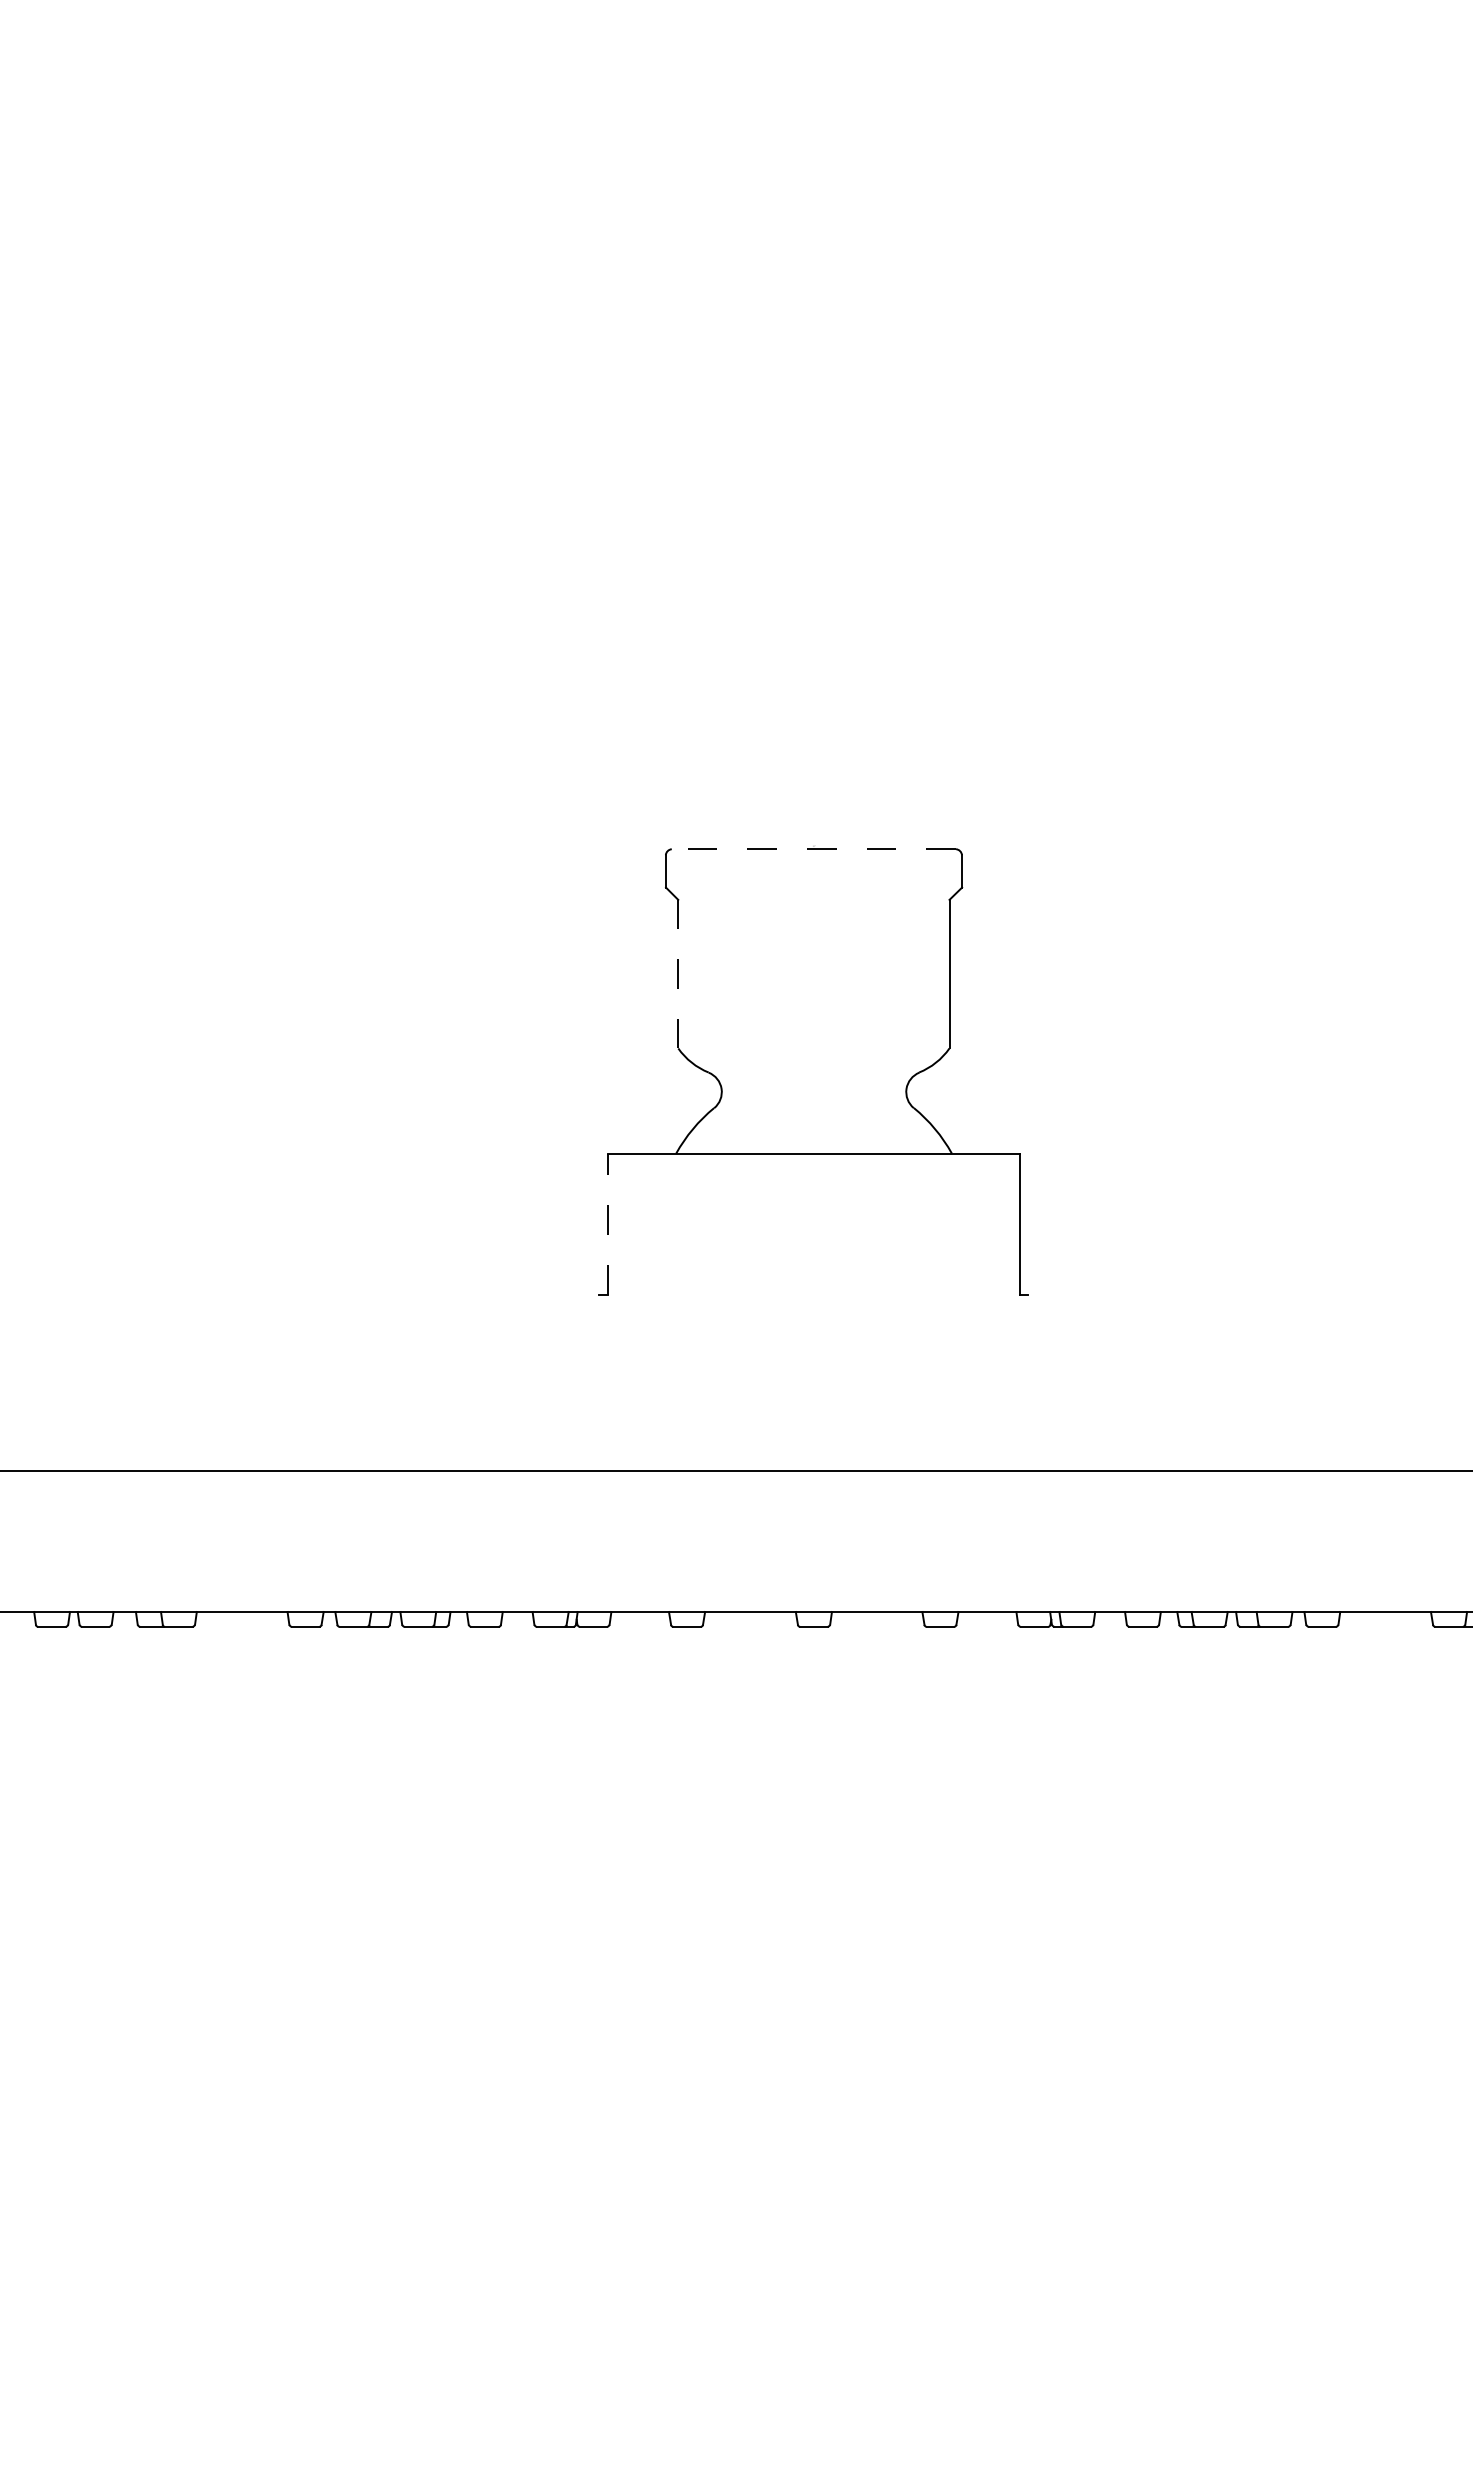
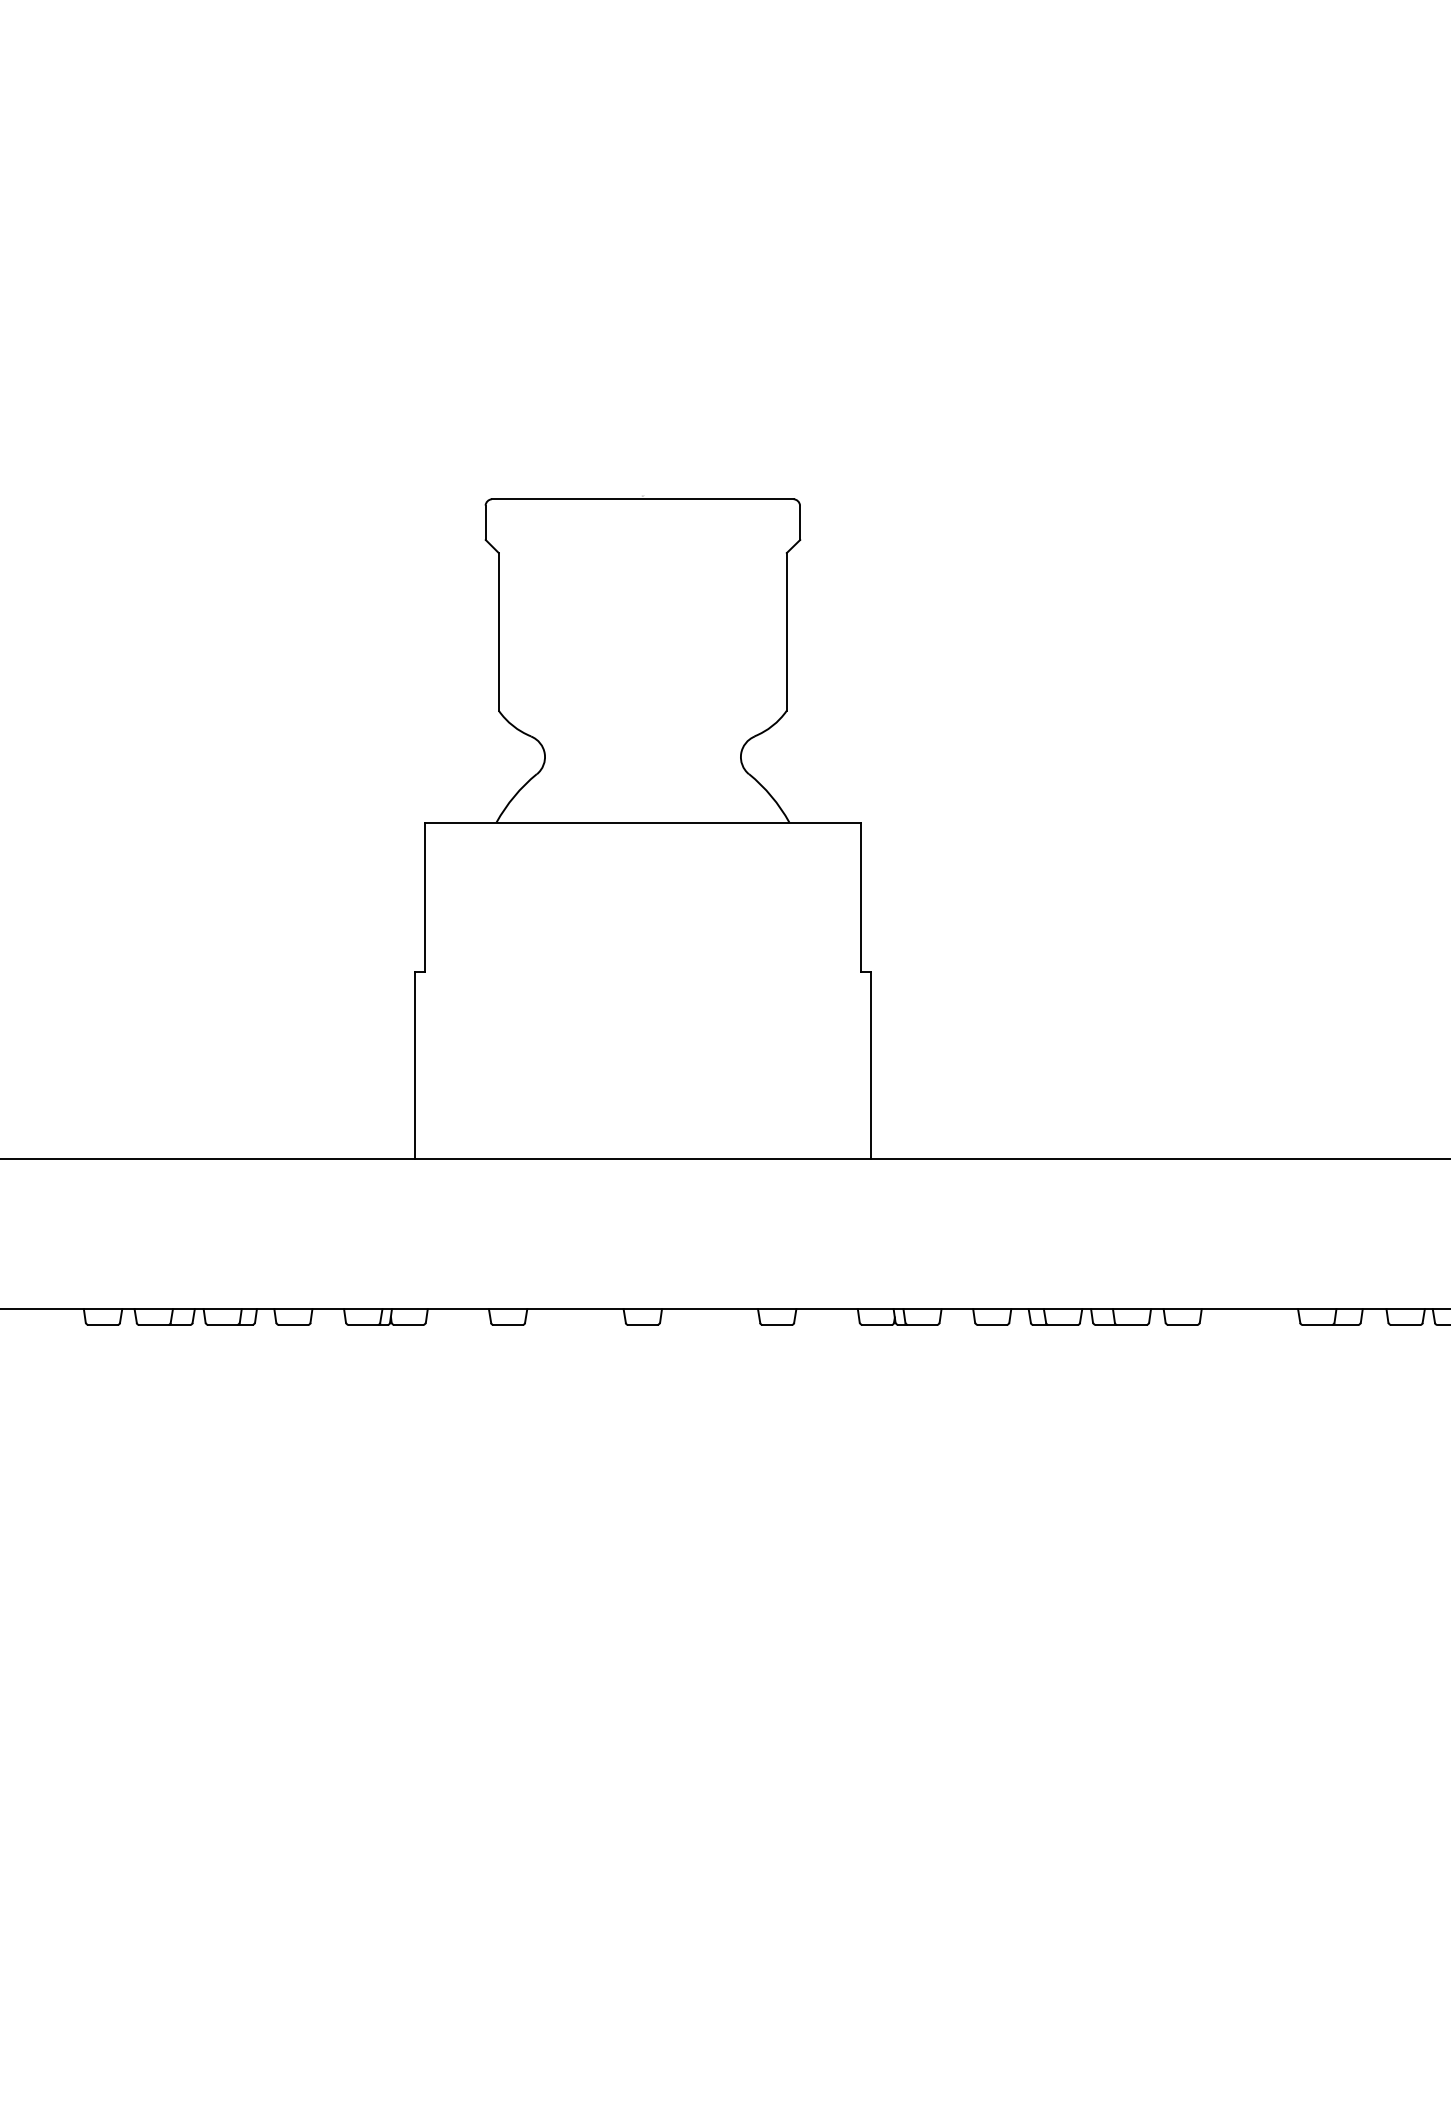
line: (813, 849) -> (642, 499), dashed -> solid
line: (678, 973) -> (499, 631), dashed -> solid
line: (608, 1223) -> (424, 896), dashed -> solid
line: (599, 1382) -> (415, 1065), added
line: (1028, 1382) -> (870, 1065), added

